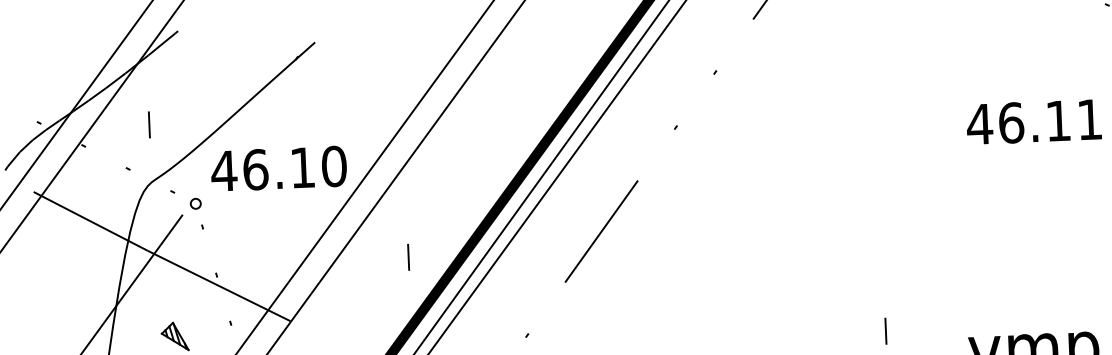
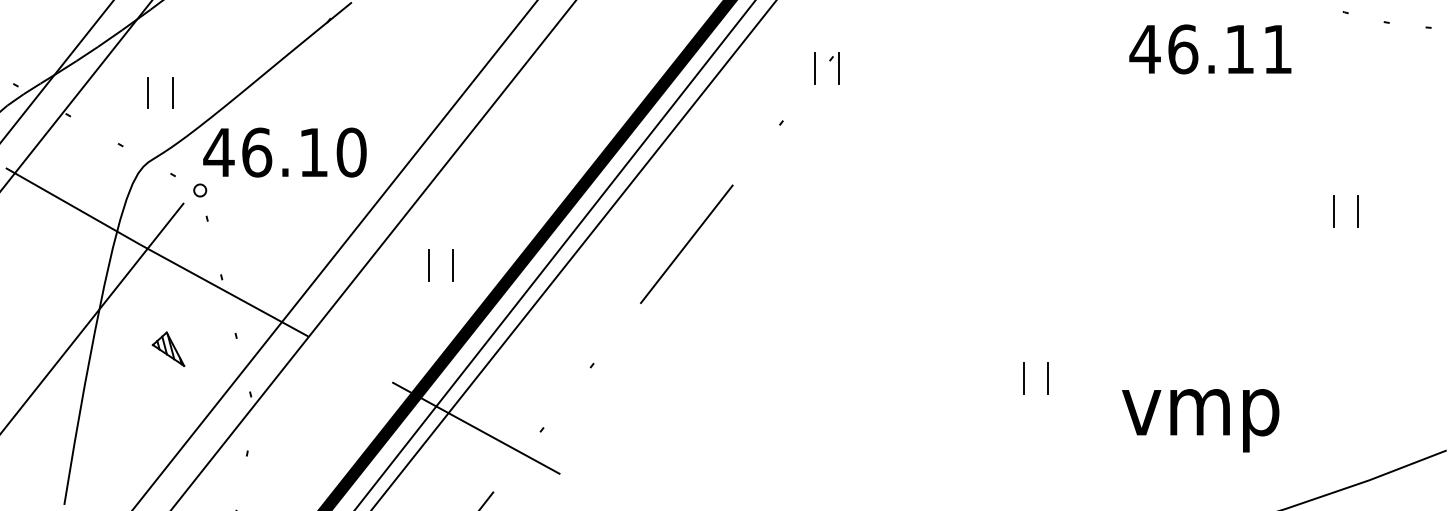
line: (722, 80) -> (839, 68), added
line: (701, 81) -> (814, 68), added
text: (1034, 122) -> (1210, 49), moved
line: (169, 124) -> (172, 93), added
text: (278, 168) -> (284, 152), moved
line: (388, 258) -> (429, 265), added
line: (905, 330) -> (1047, 378), added

